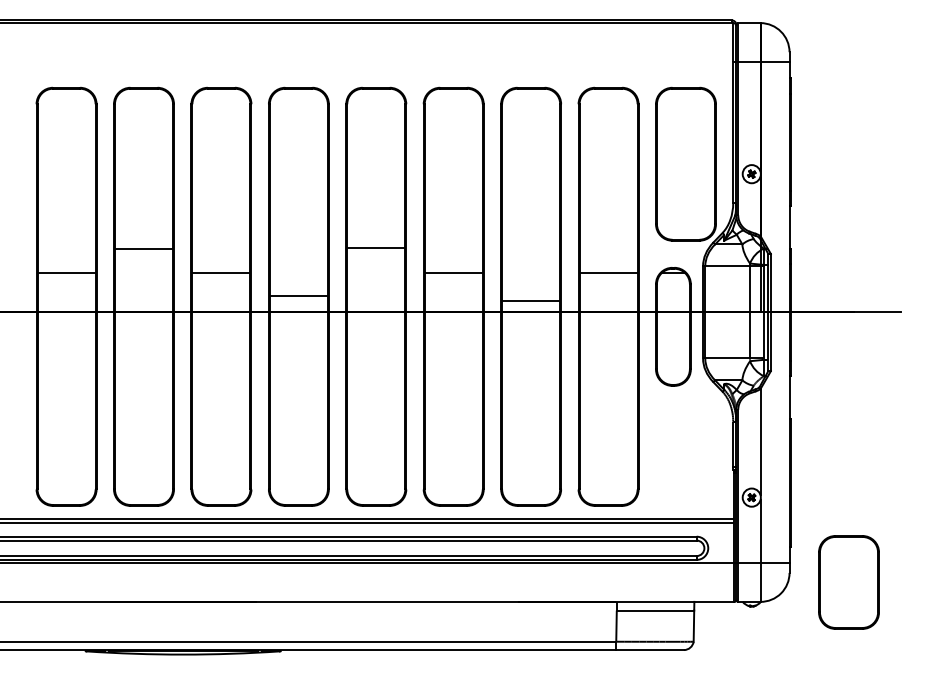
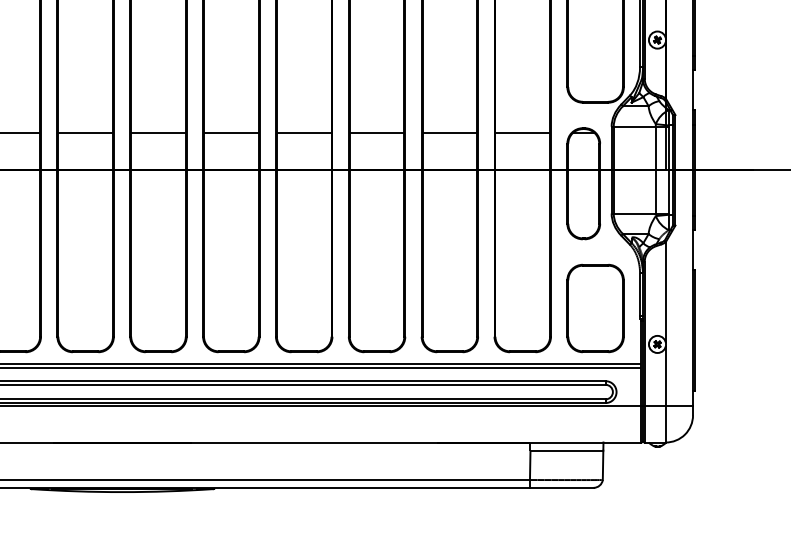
line: (376, 248) -> (304, 133), moved
line: (143, 249) -> (85, 133), moved
line: (298, 296) -> (231, 133), moved
line: (531, 301) -> (450, 133), moved
part: (848, 582) -> (595, 308), moved

